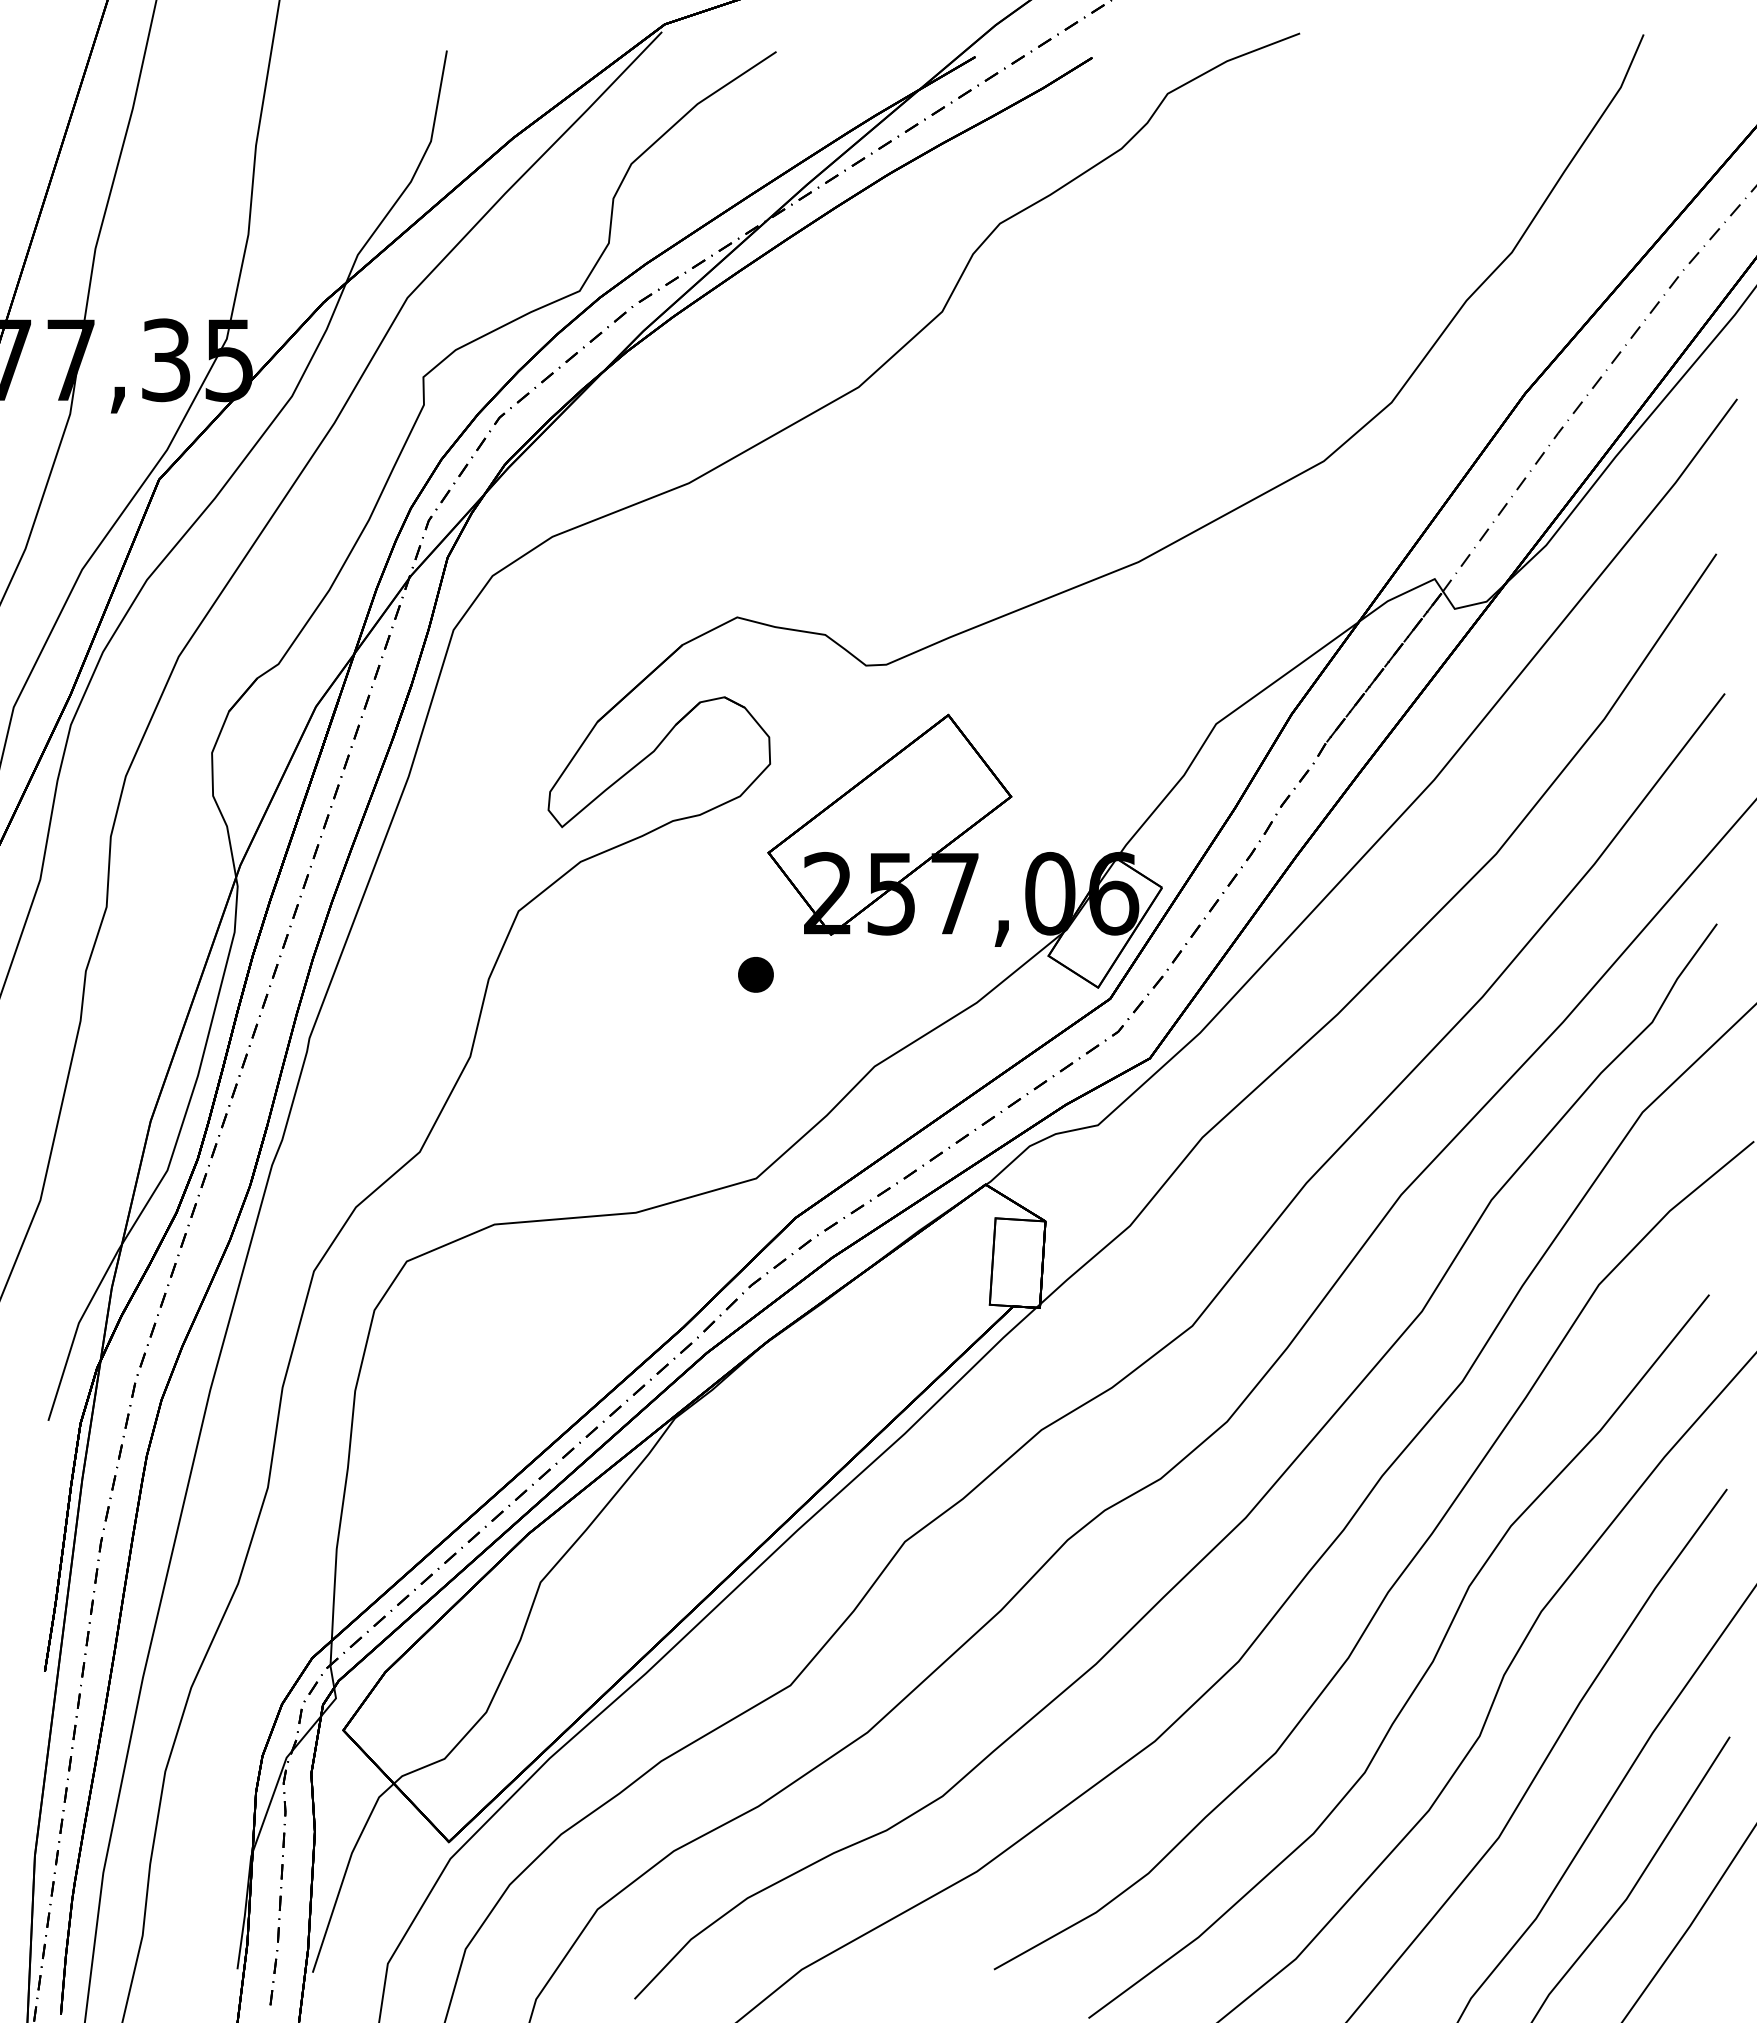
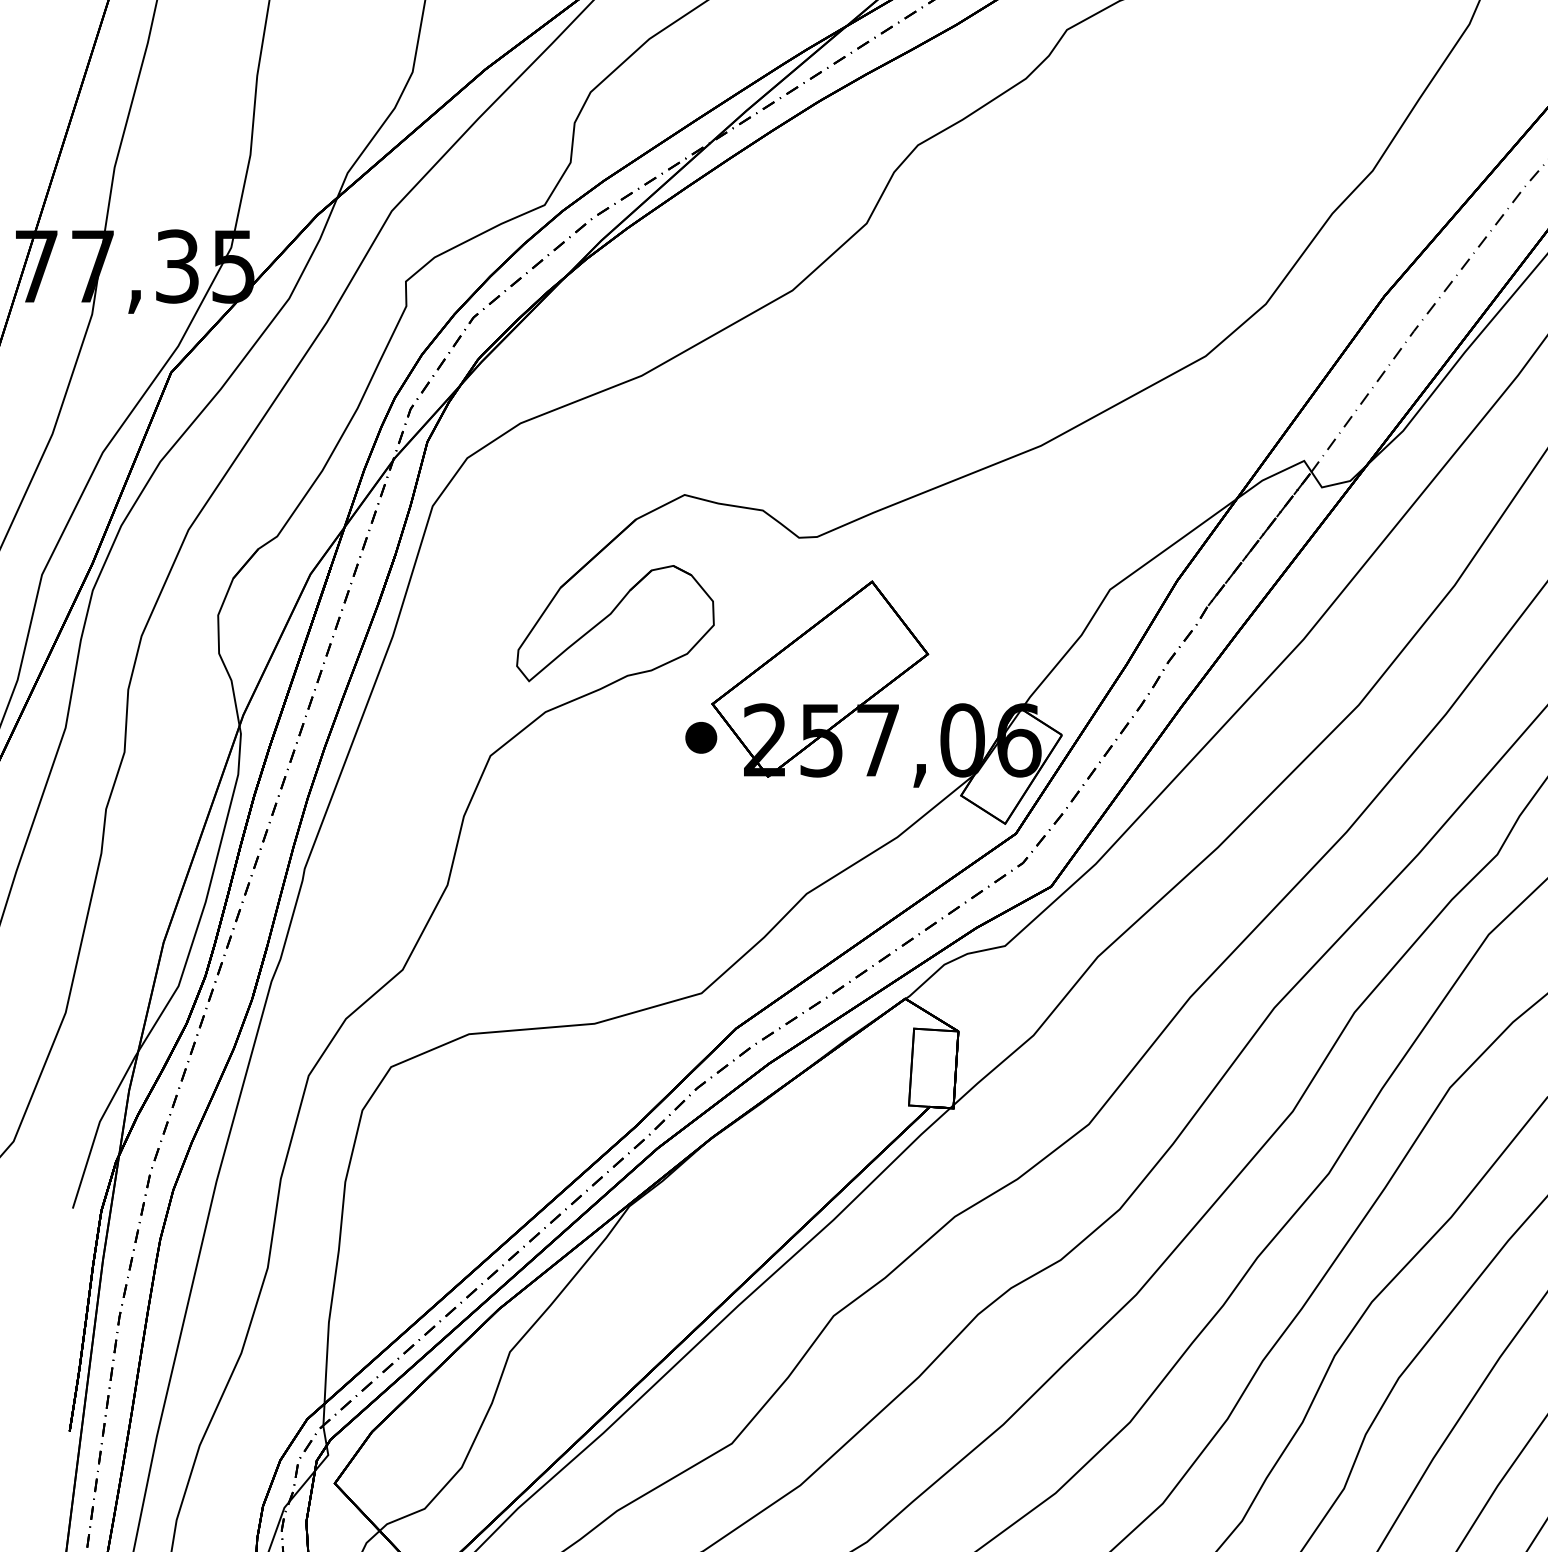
part: (755, 974) -> (700, 737), moved

